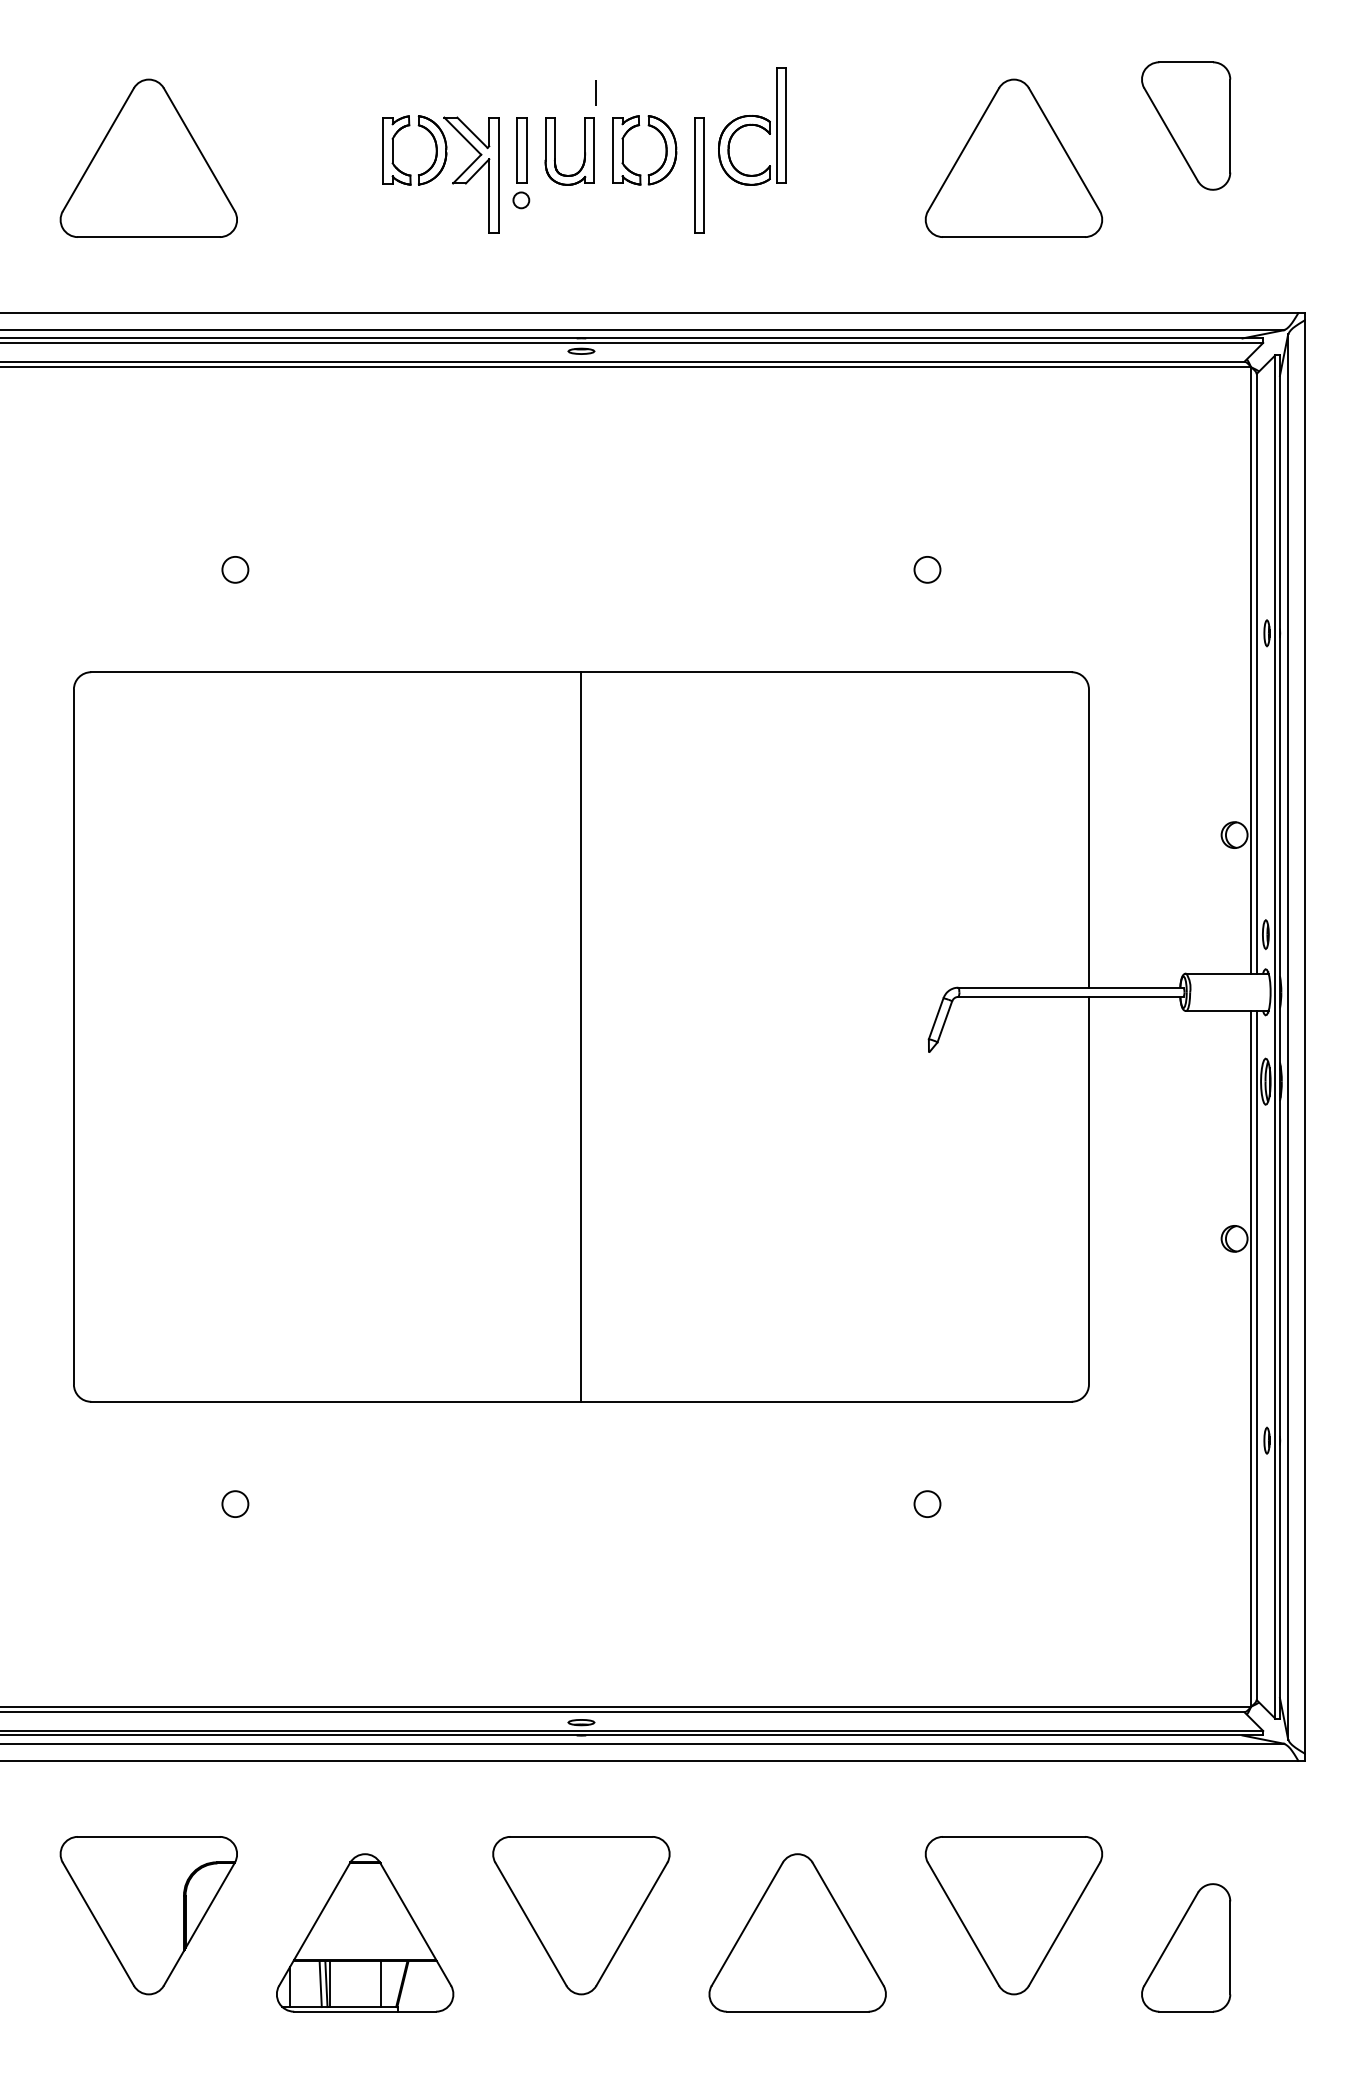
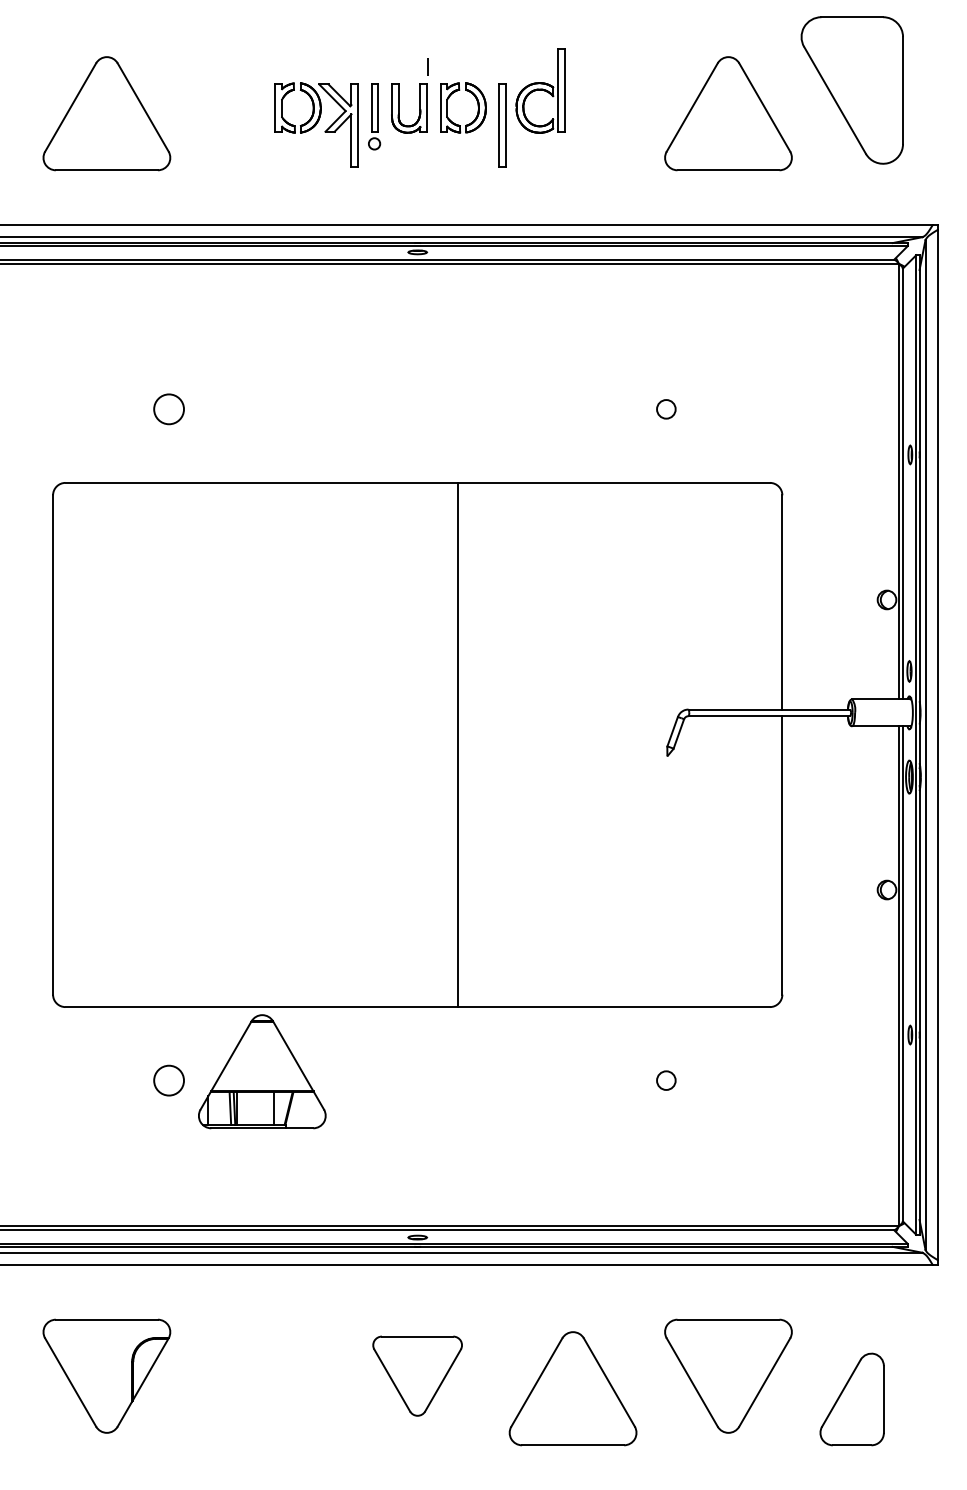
part: (1185, 126) -> (851, 90), size x1.6
circle: (234, 570) -> (168, 409), size x1.6
line: (581, 1036) -> (457, 744), moved
circle: (234, 1503) -> (168, 1080), size x1.6
part: (581, 1914) -> (417, 1375), size x0.7
part: (365, 1932) -> (262, 1071), moved

